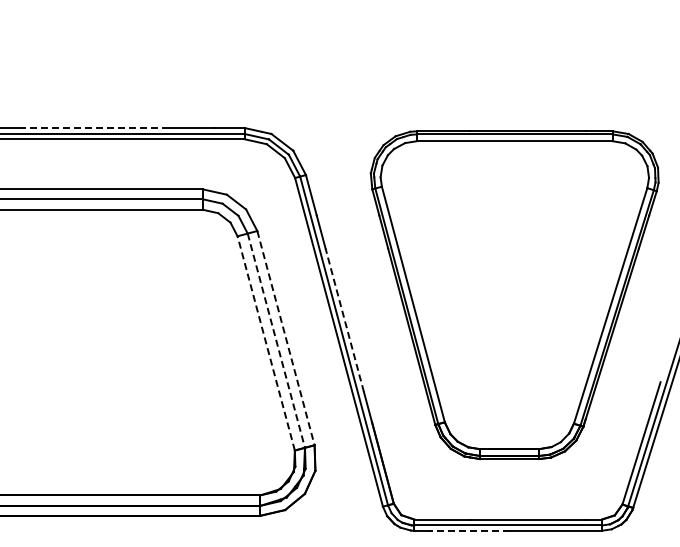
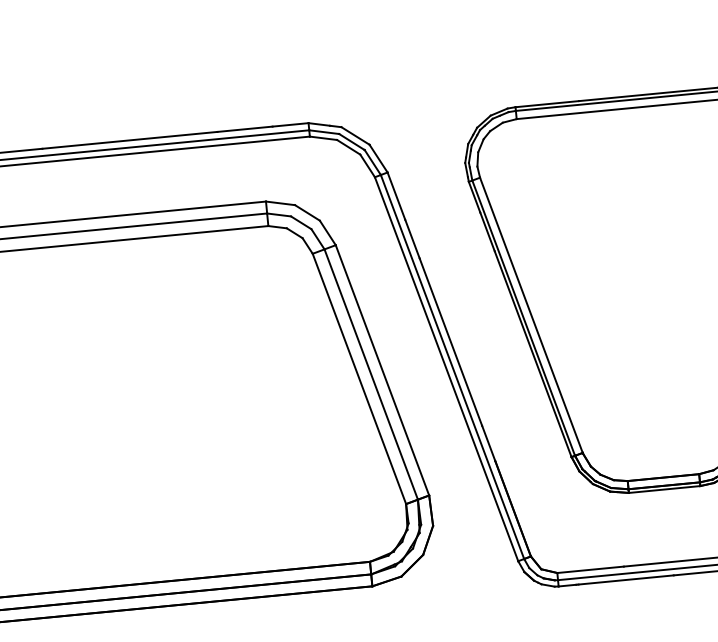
line: (95, 128) -> (129, 140), dashed -> solid
line: (344, 319) -> (450, 341), dashed -> solid
line: (285, 338) -> (381, 370), dashed -> solid
line: (276, 340) -> (371, 374), dashed -> solid
line: (266, 343) -> (359, 379), dashed -> solid
line: (470, 530) -> (625, 579), dashed -> solid

